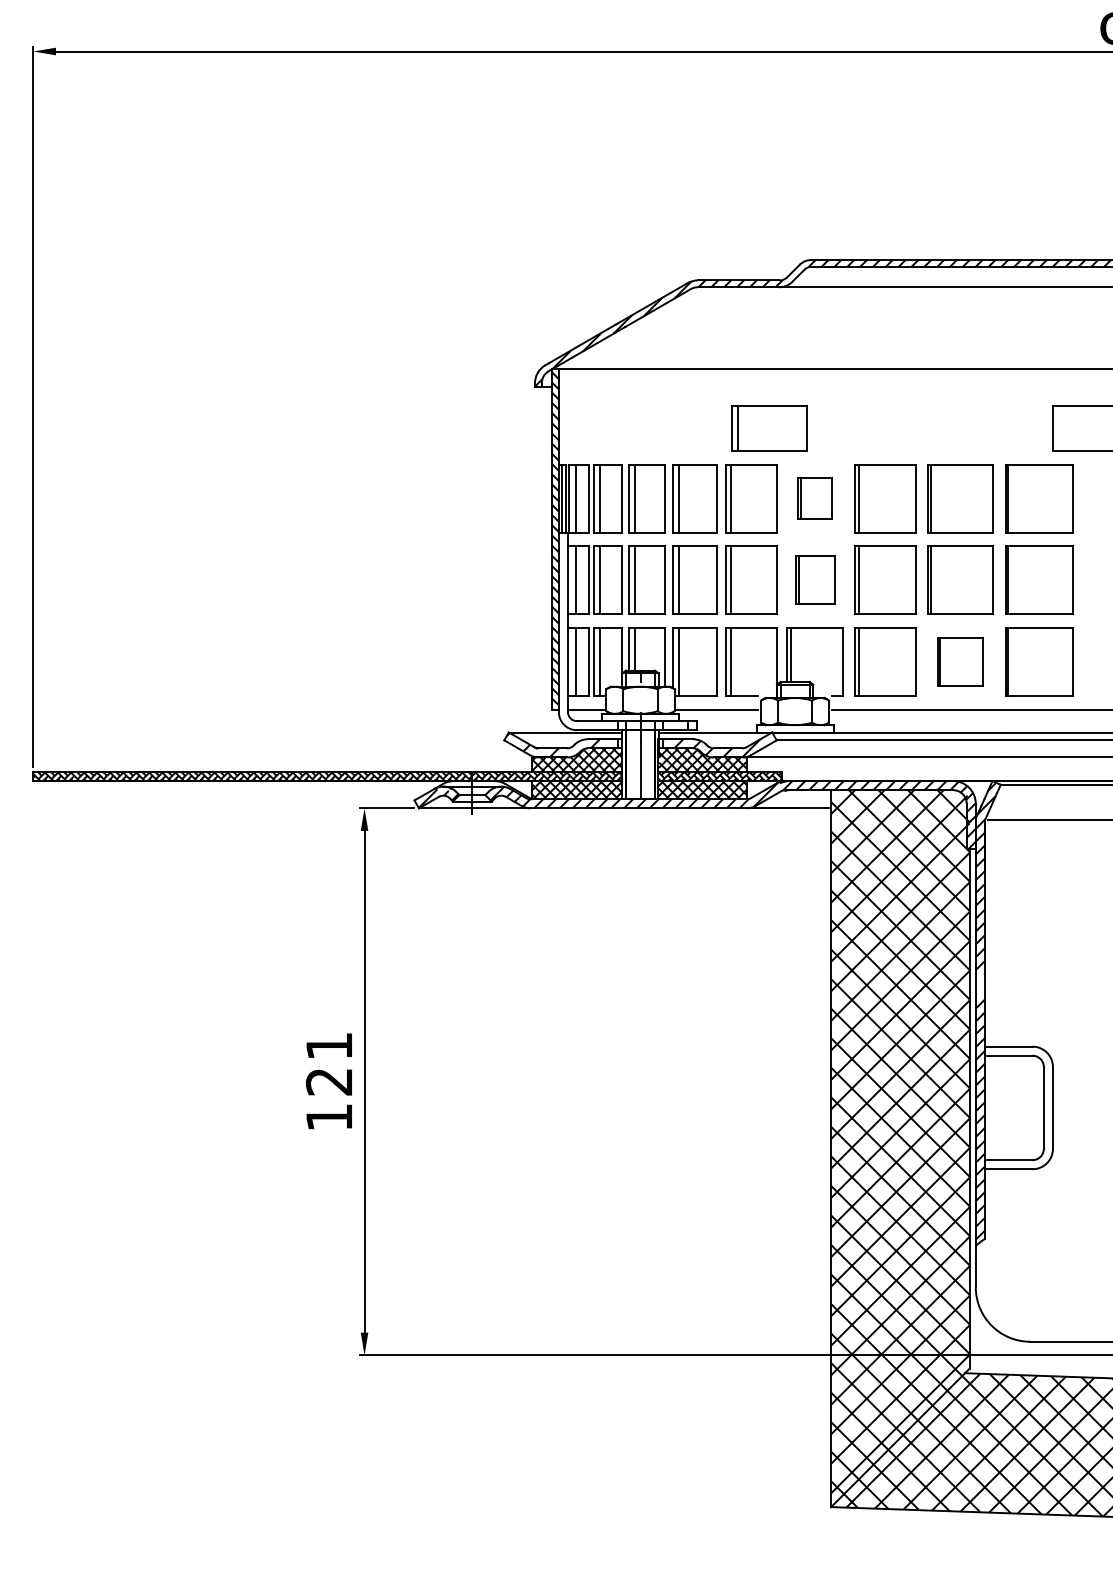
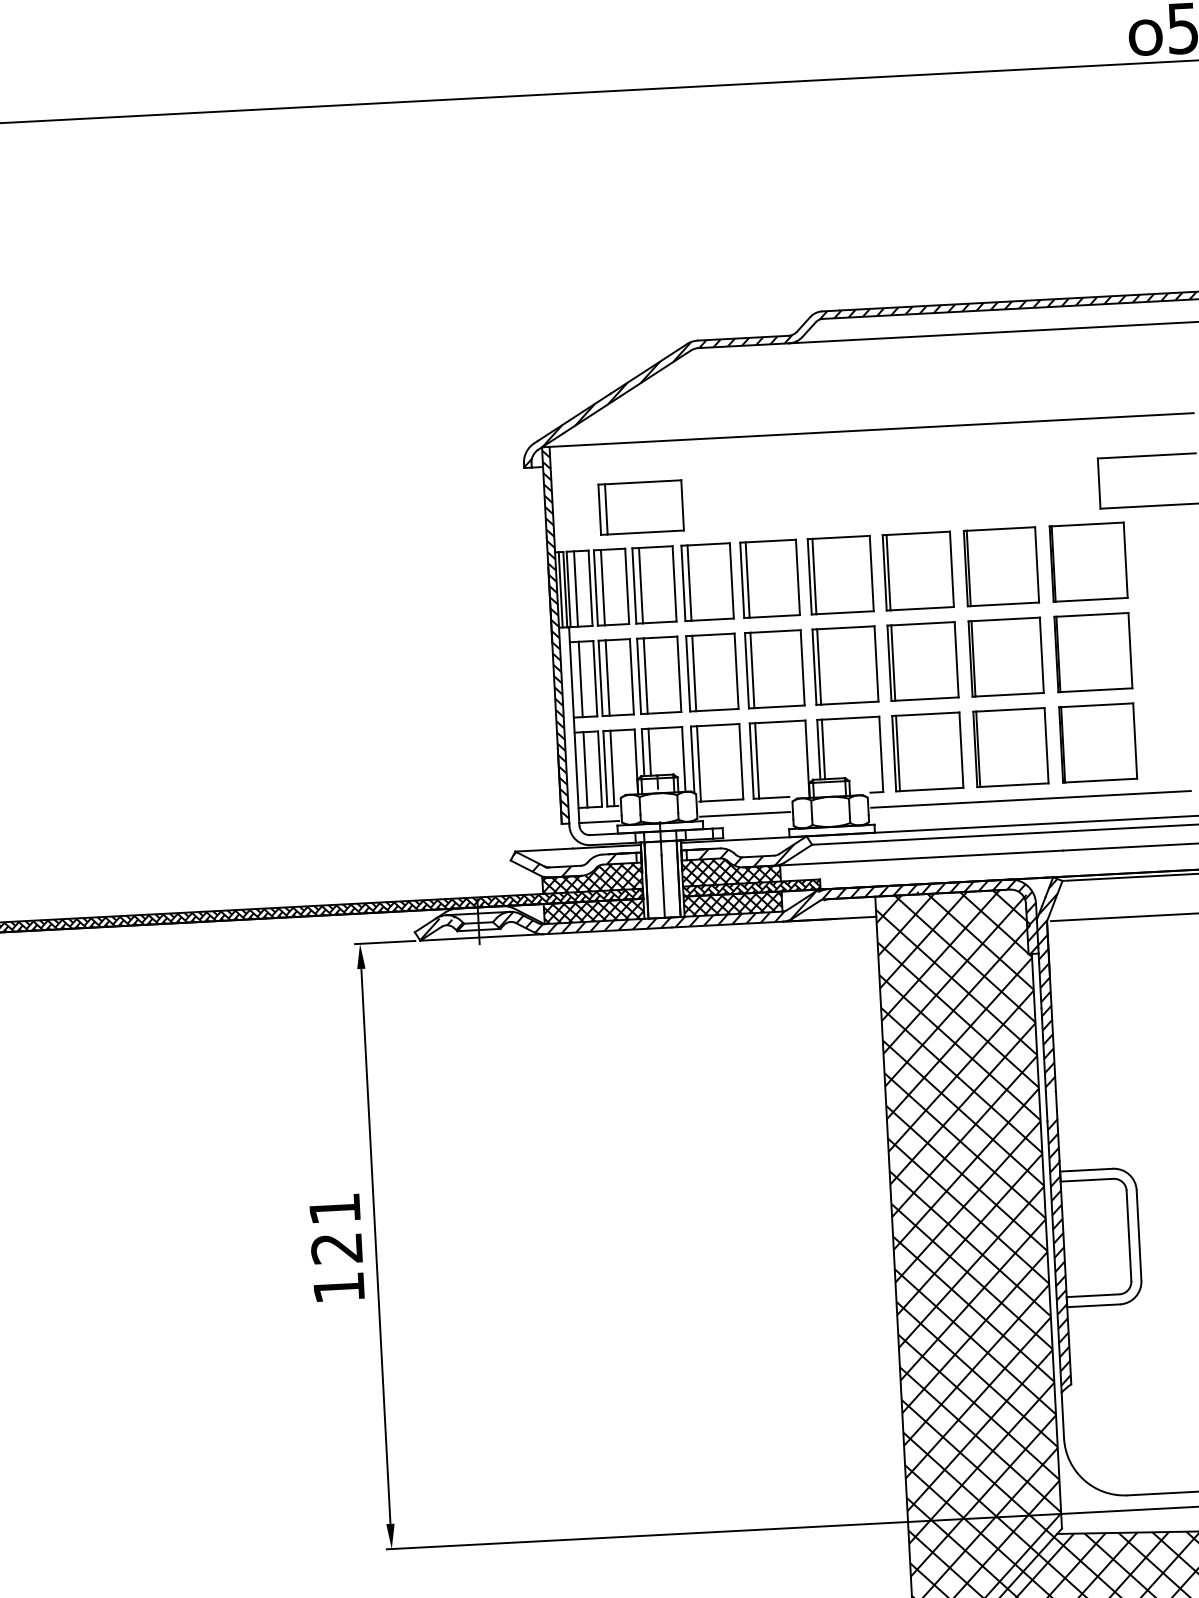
part: (769, 428) -> (641, 507), moved
part: (814, 498) -> (839, 575), size x1.67
part: (814, 579) -> (844, 664), size x1.43
part: (960, 661) -> (1010, 746), size x1.43

